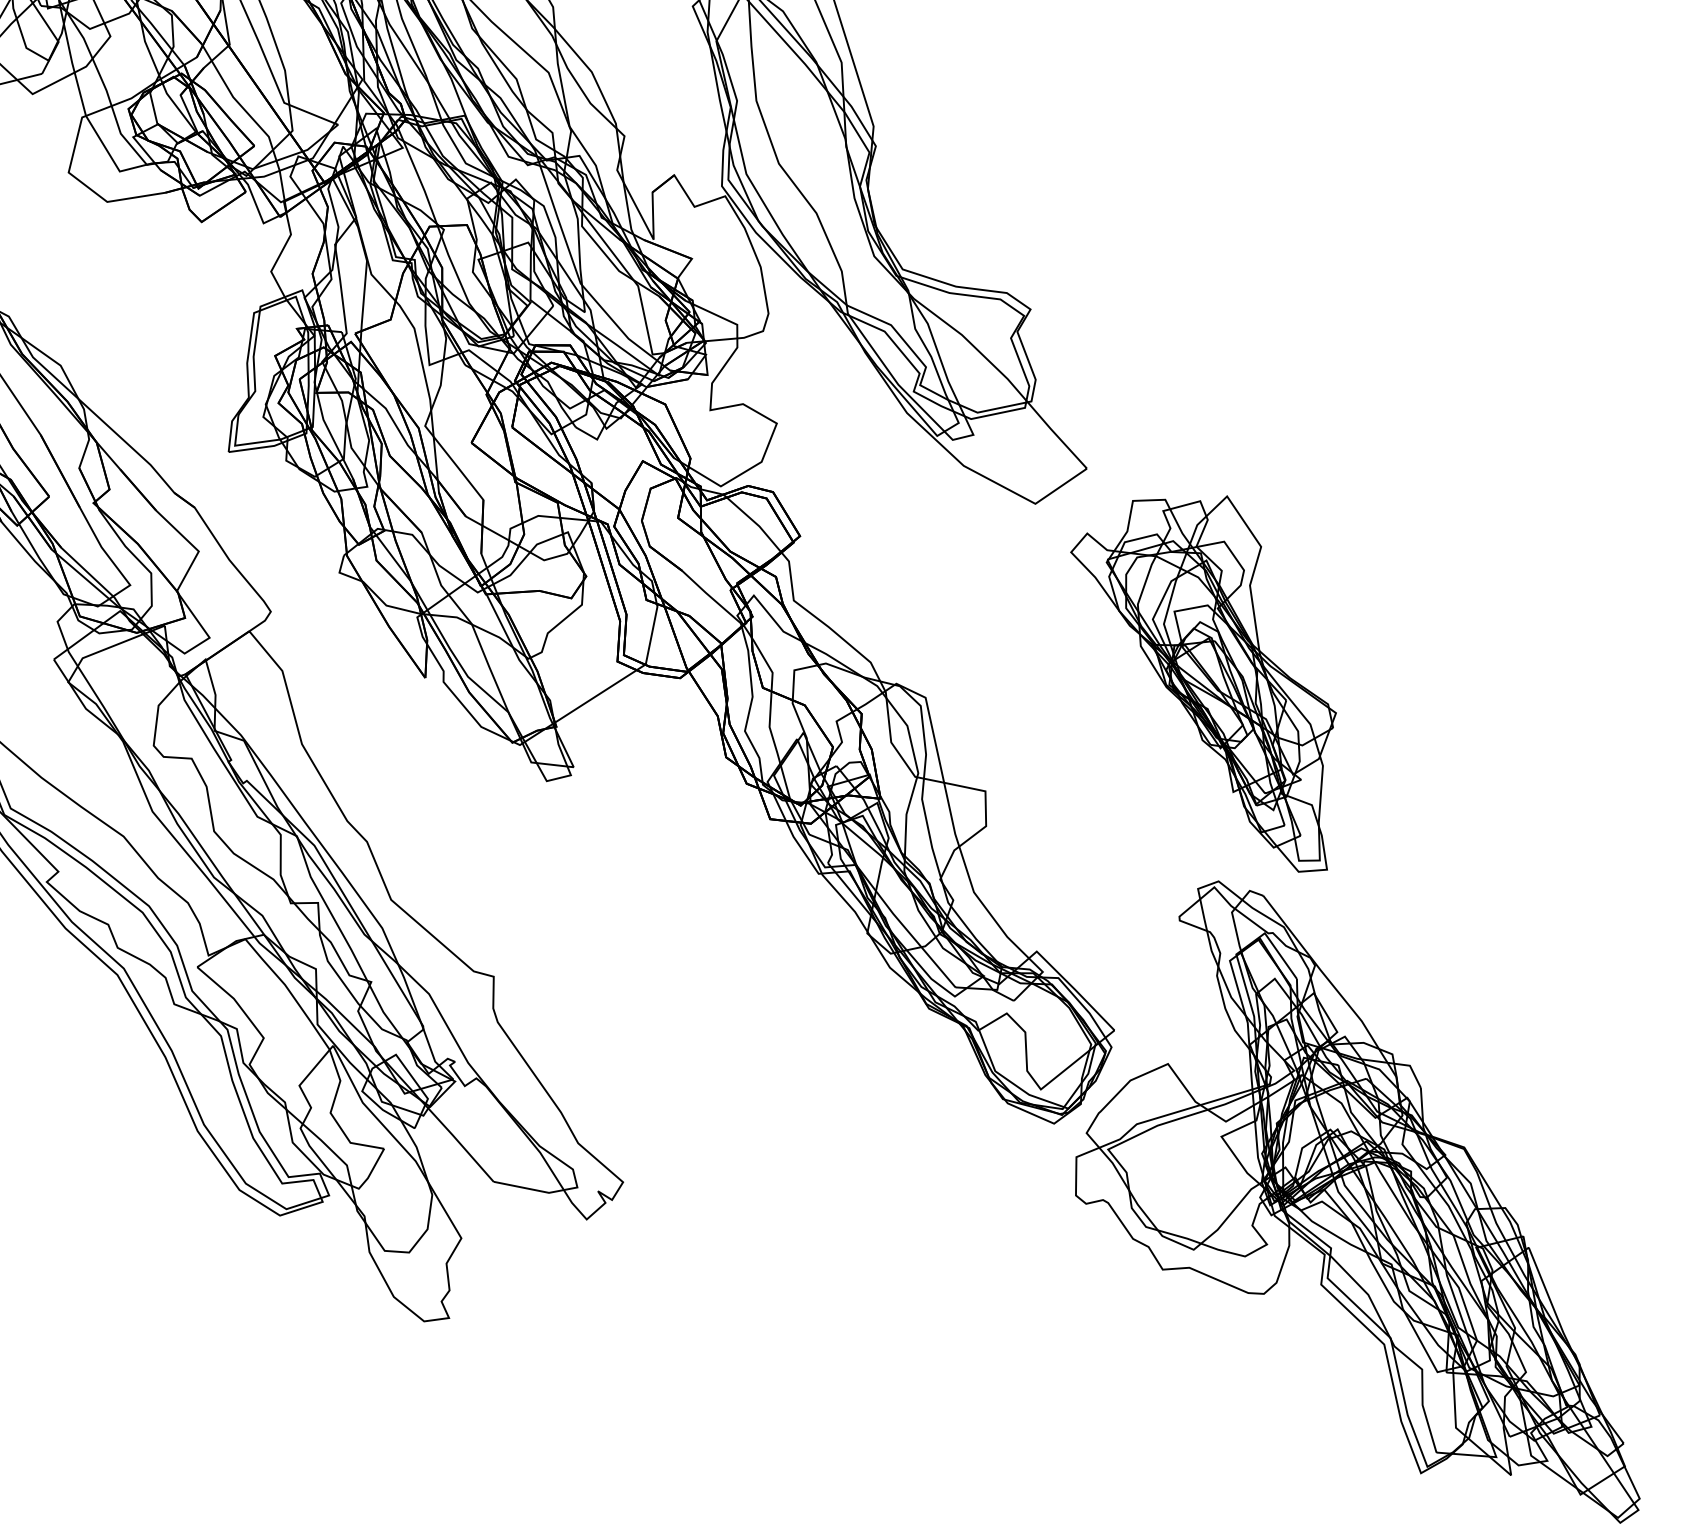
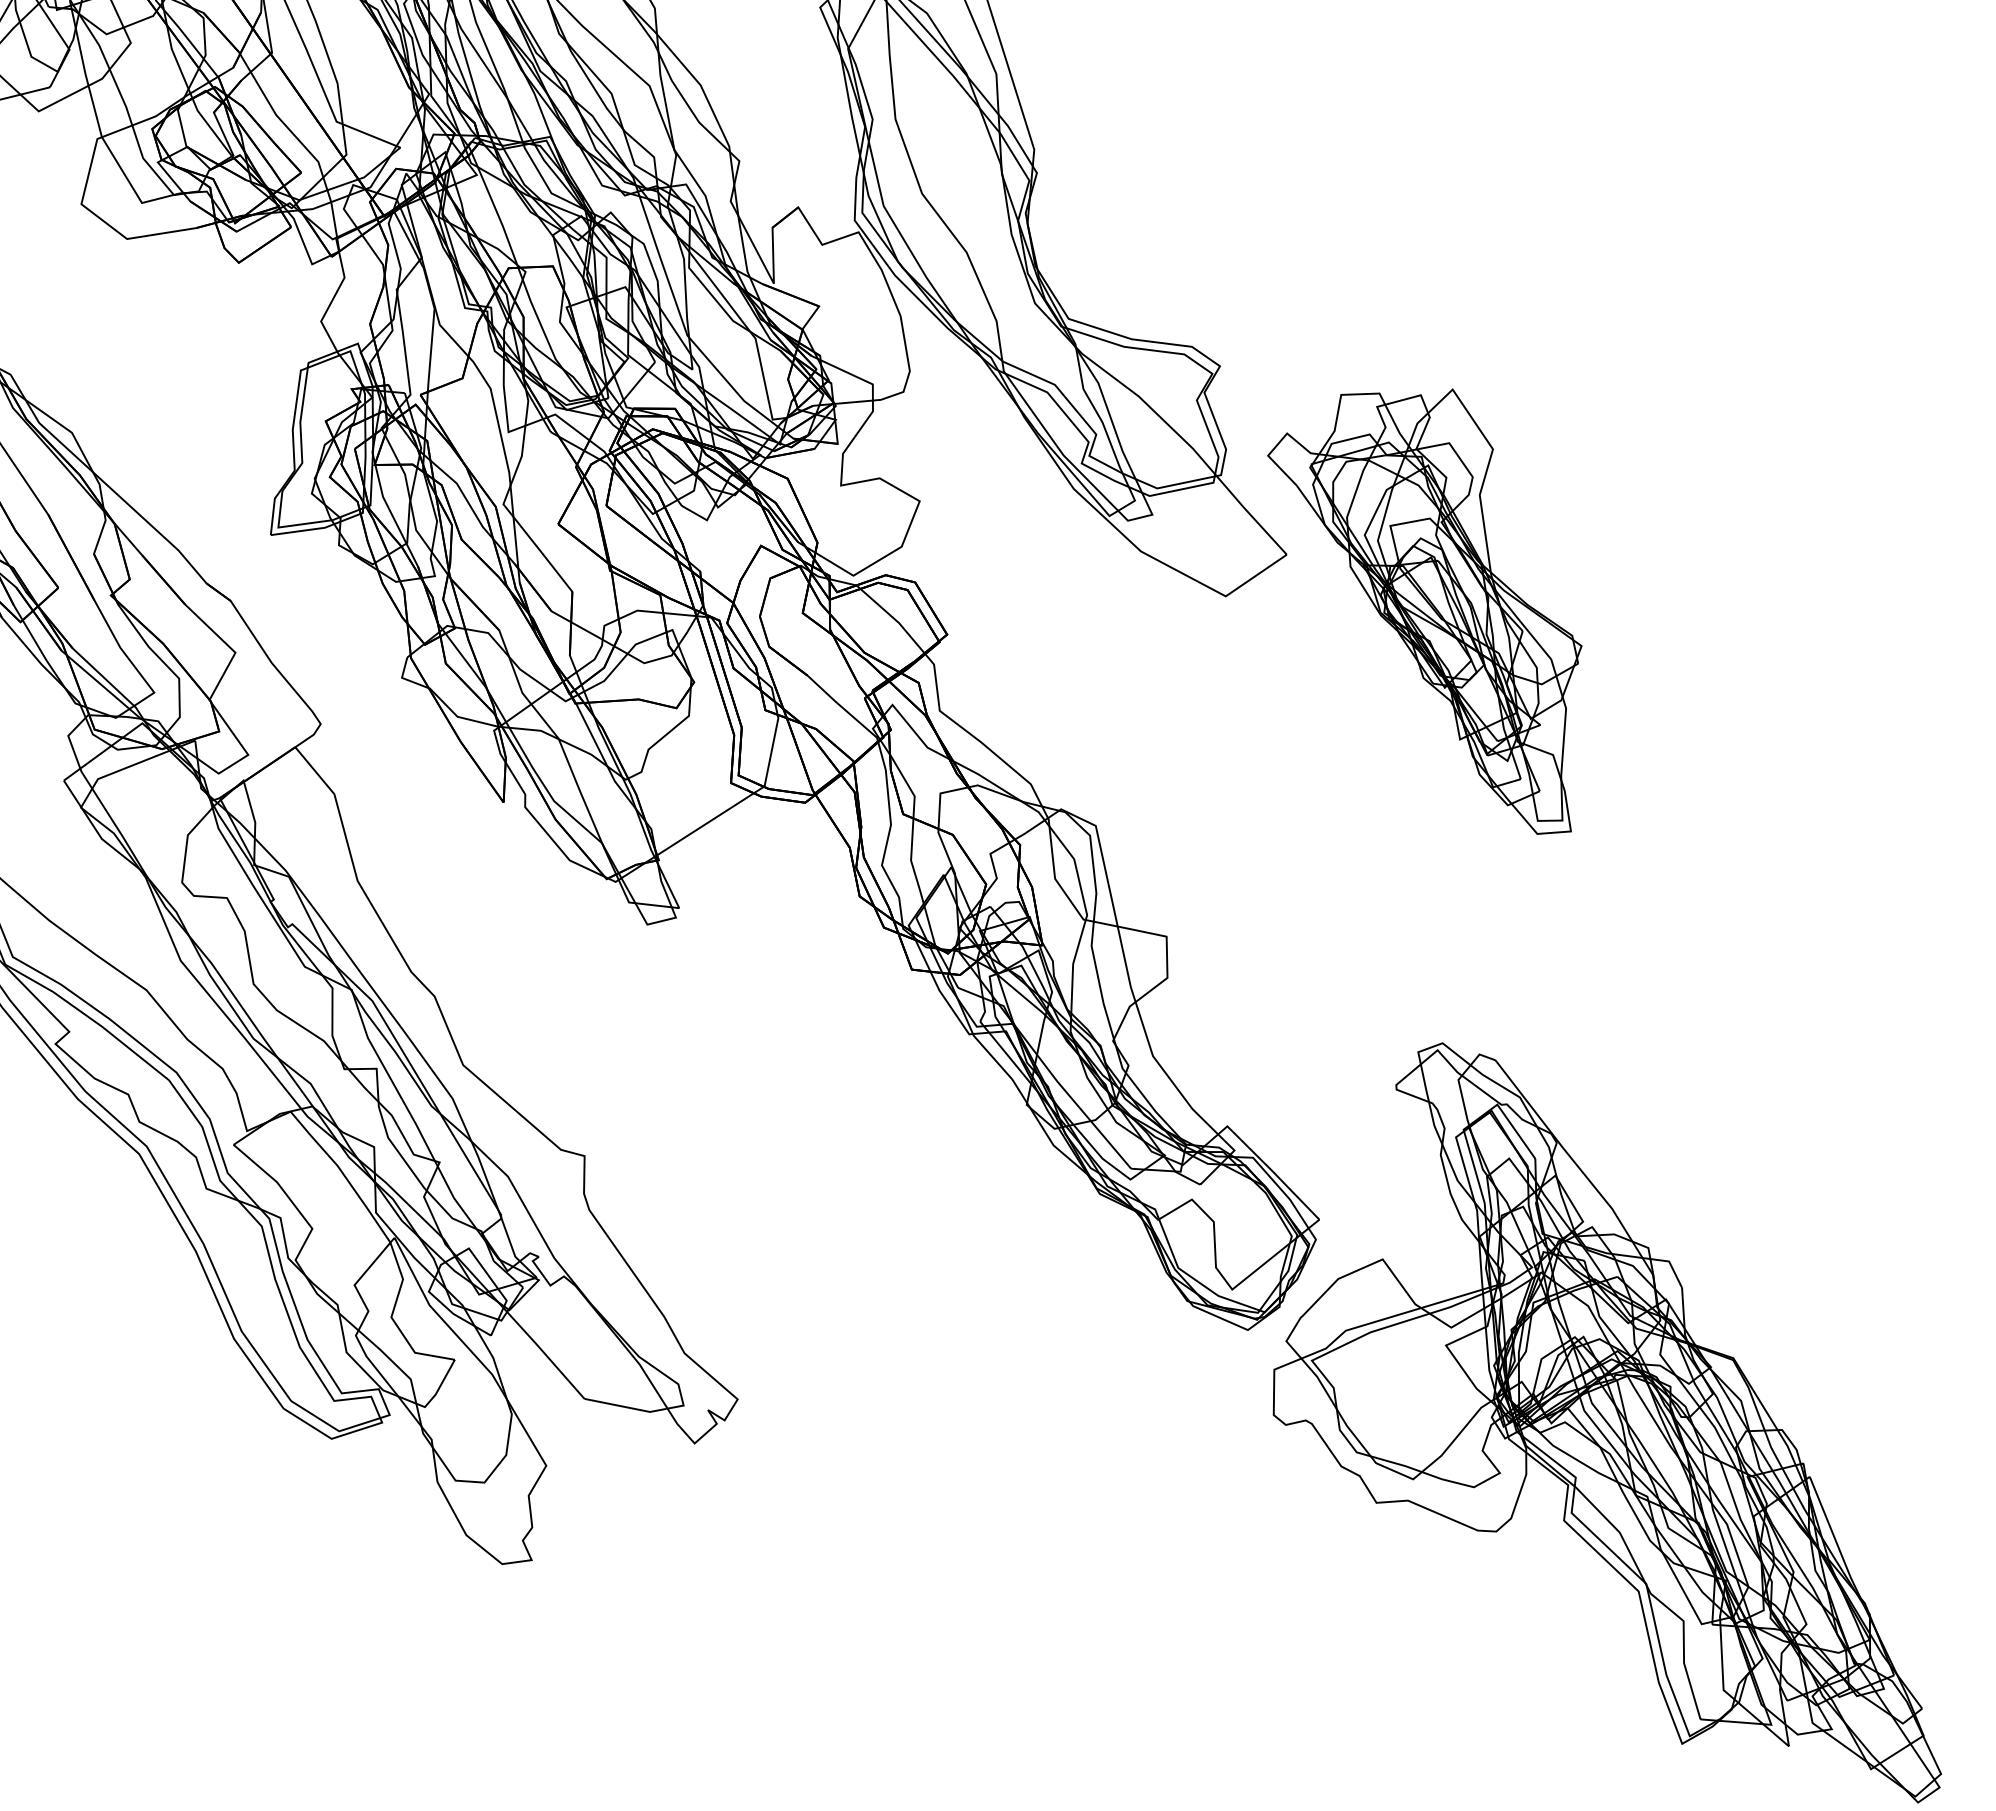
part: (1203, 683) -> (1424, 611), moved

